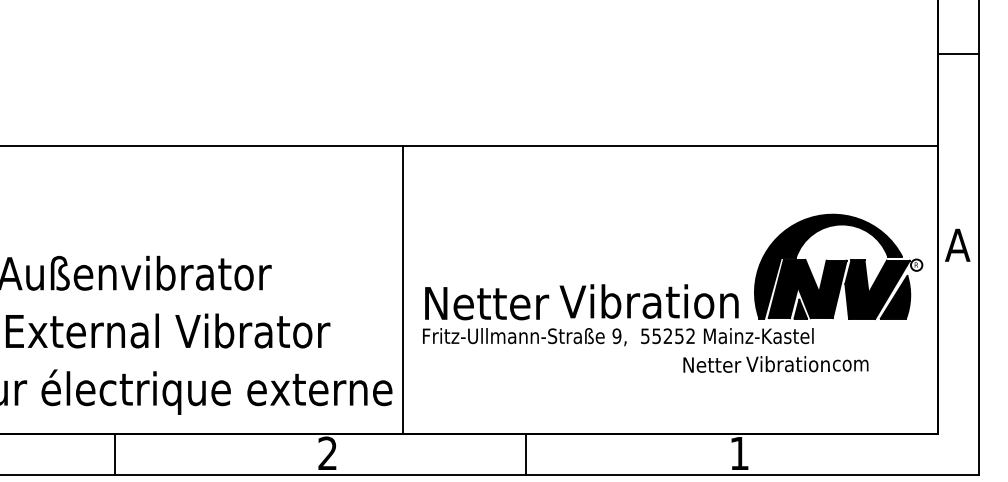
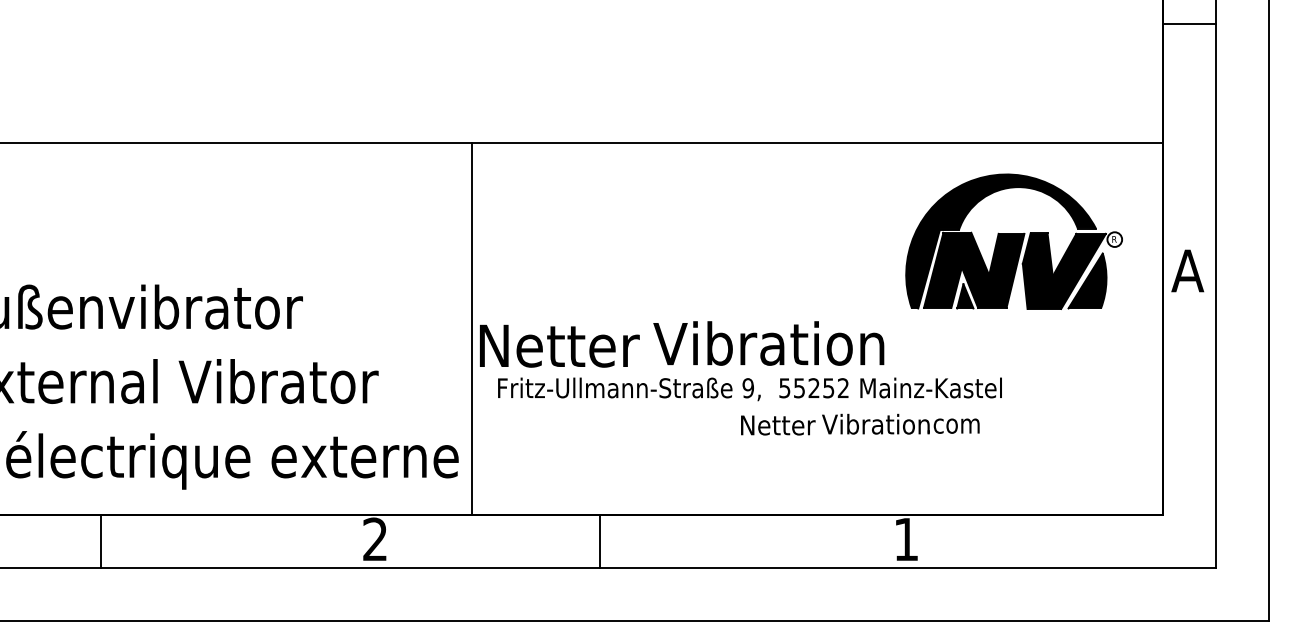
part: (838, 266) -> (1013, 241), moved
text: (582, 302) -> (682, 344), moved
text: (776, 364) -> (860, 424), moved
line: (526, 454) -> (599, 540), moved

